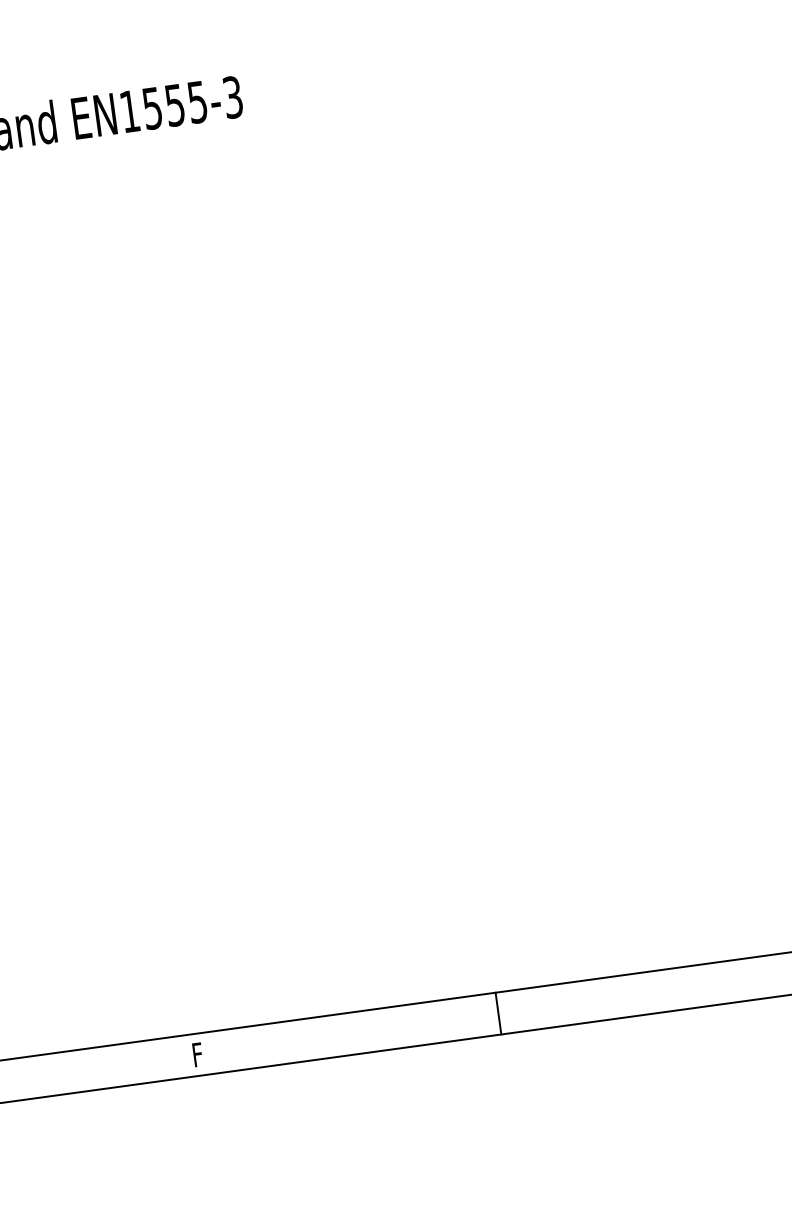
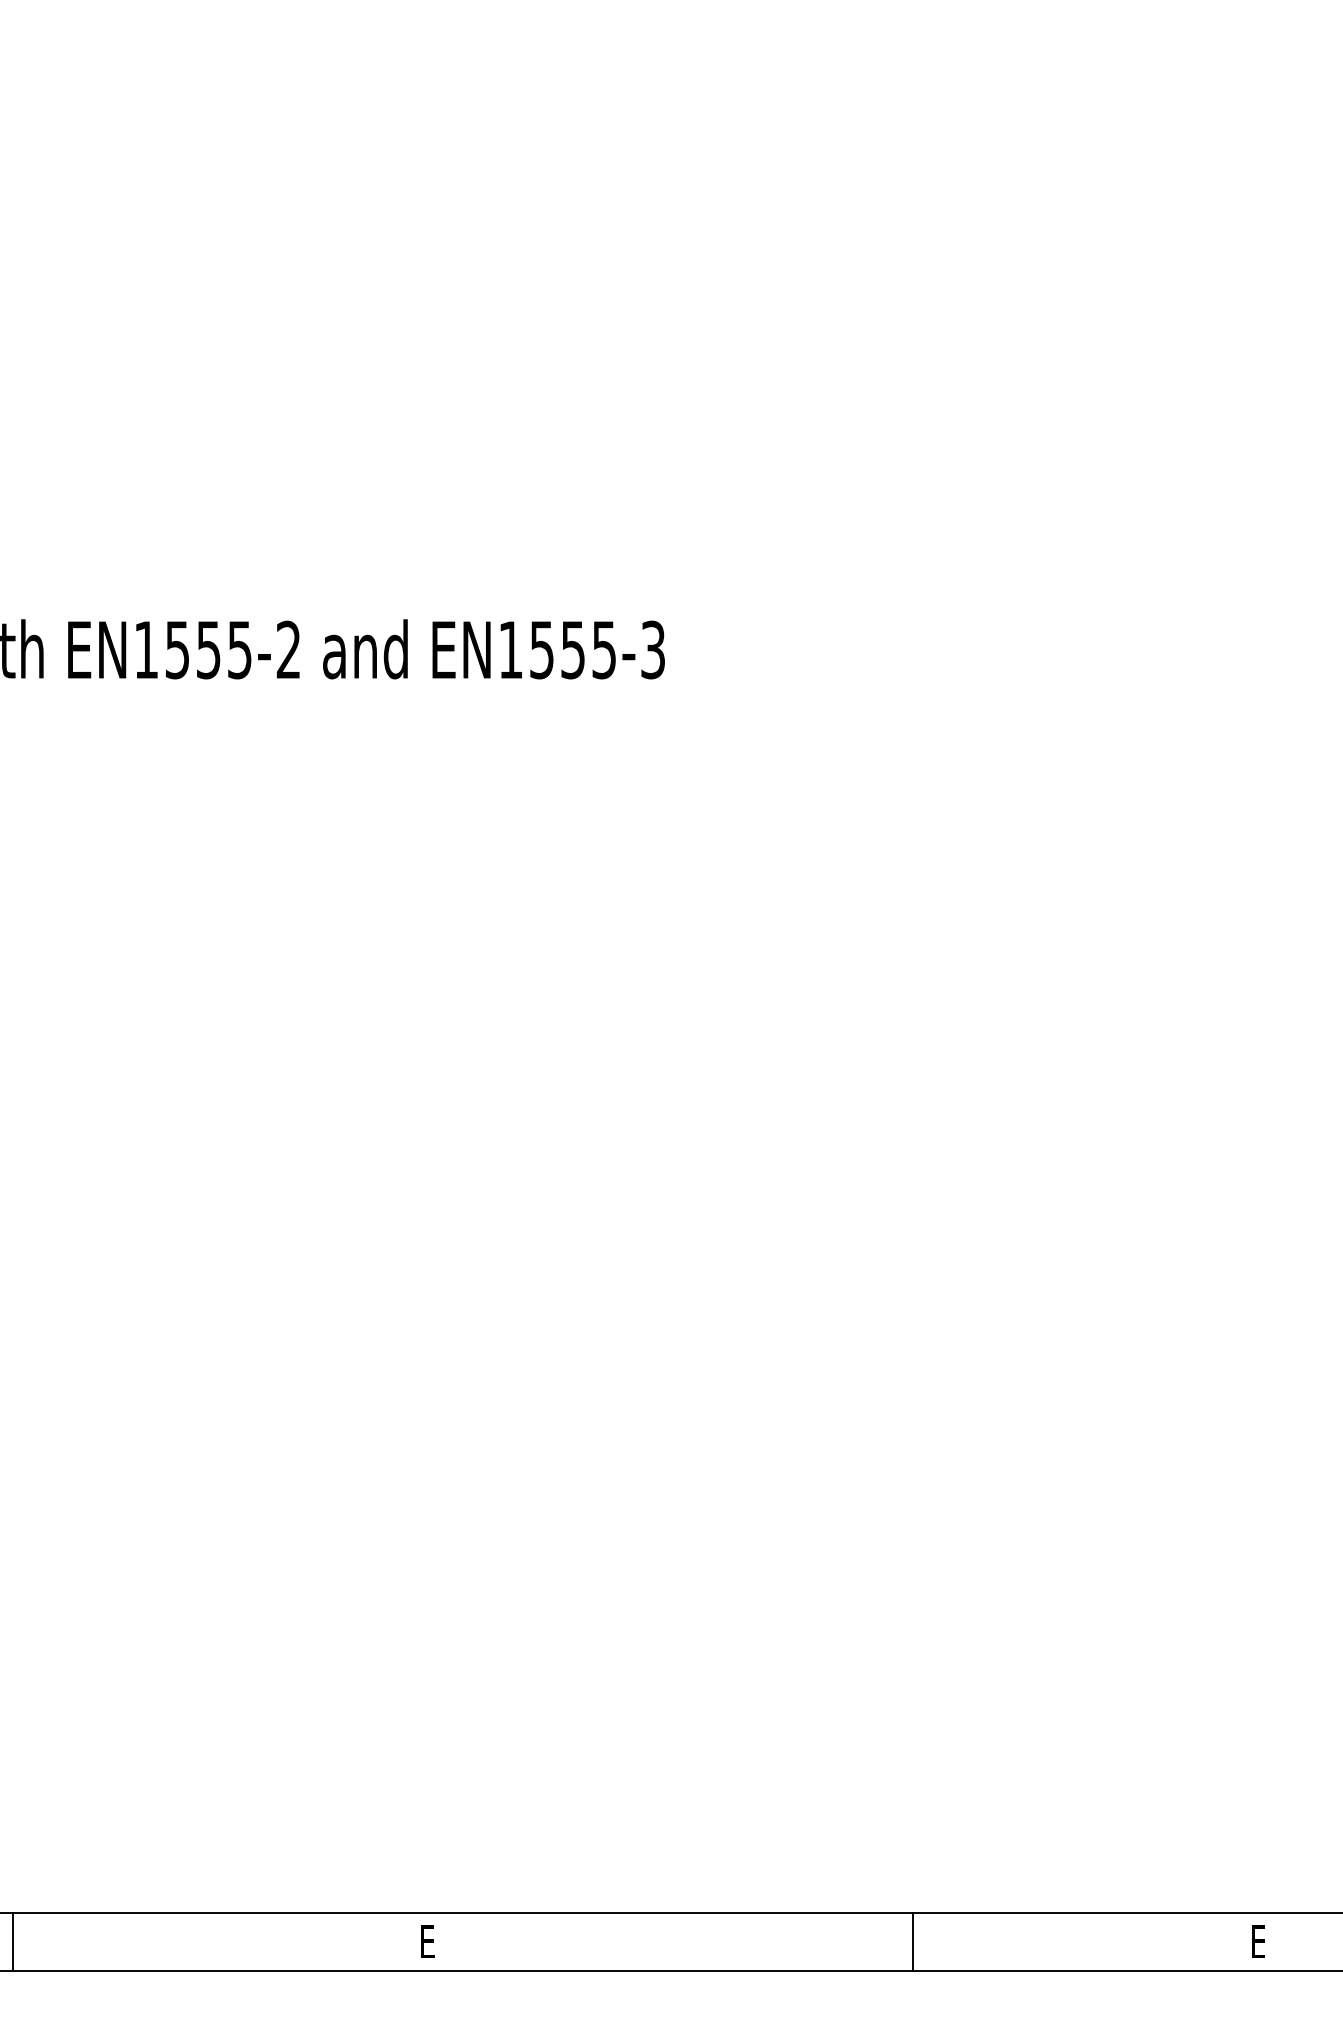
line: (498, 1013) -> (912, 1941), moved
text: (197, 1054) -> (427, 1941), F -> E

